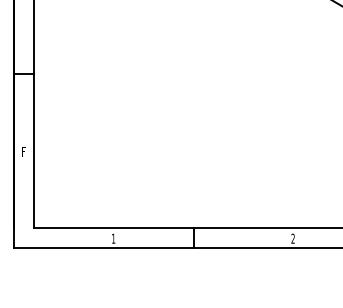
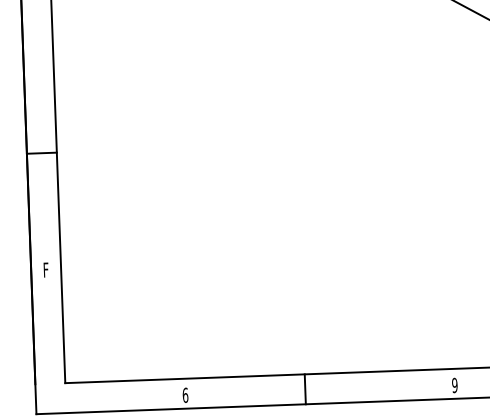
text: (113, 238) -> (185, 394), 1 -> 6
text: (292, 238) -> (453, 385), 2 -> 9

